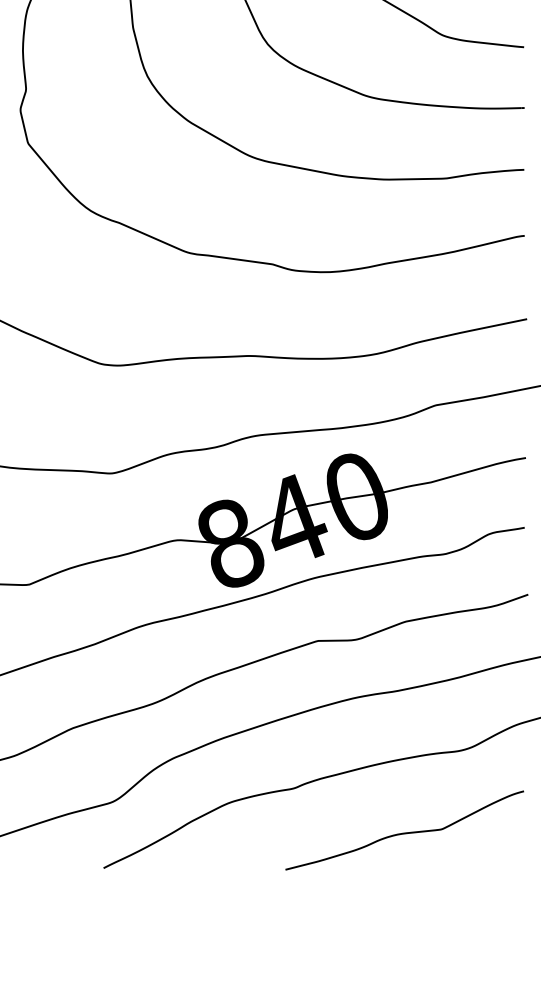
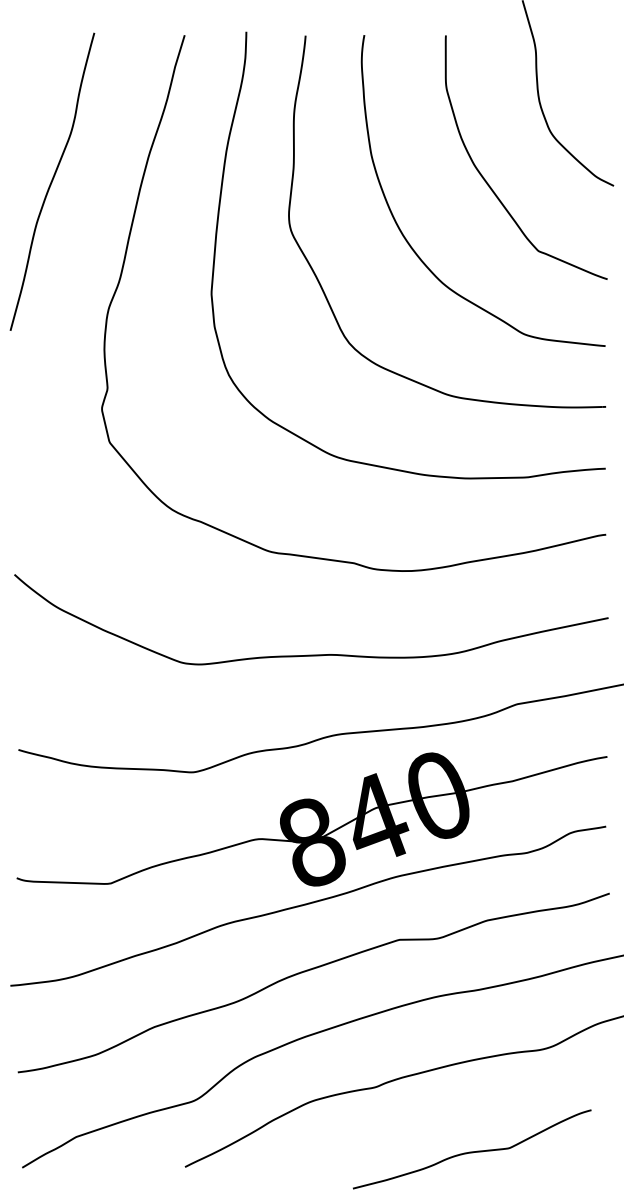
curve: (405, 832) -> (472, 1151), moved

